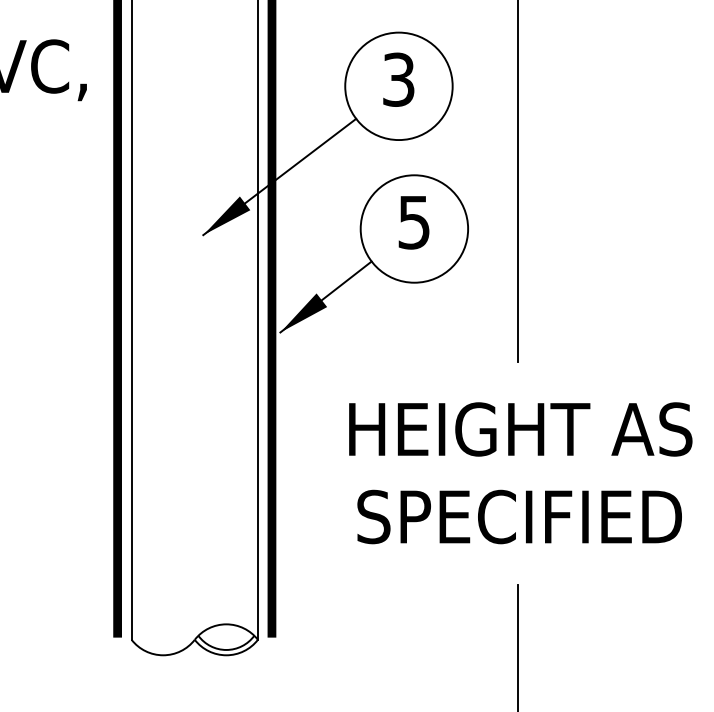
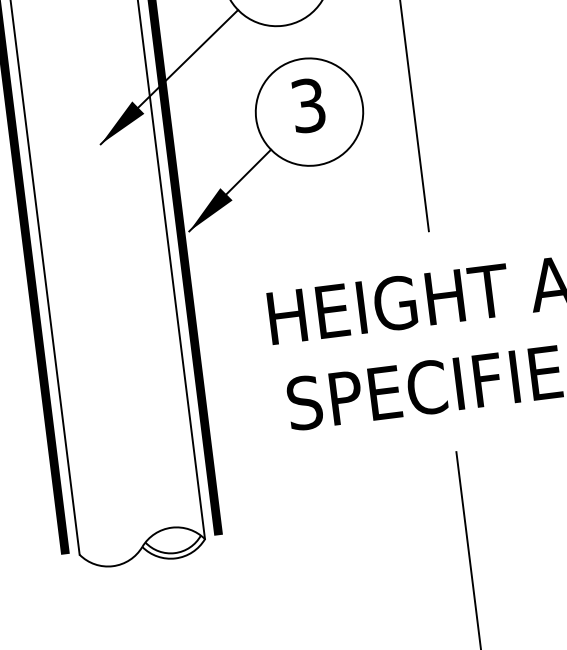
text: (414, 222) -> (308, 105), 5 -> 3

